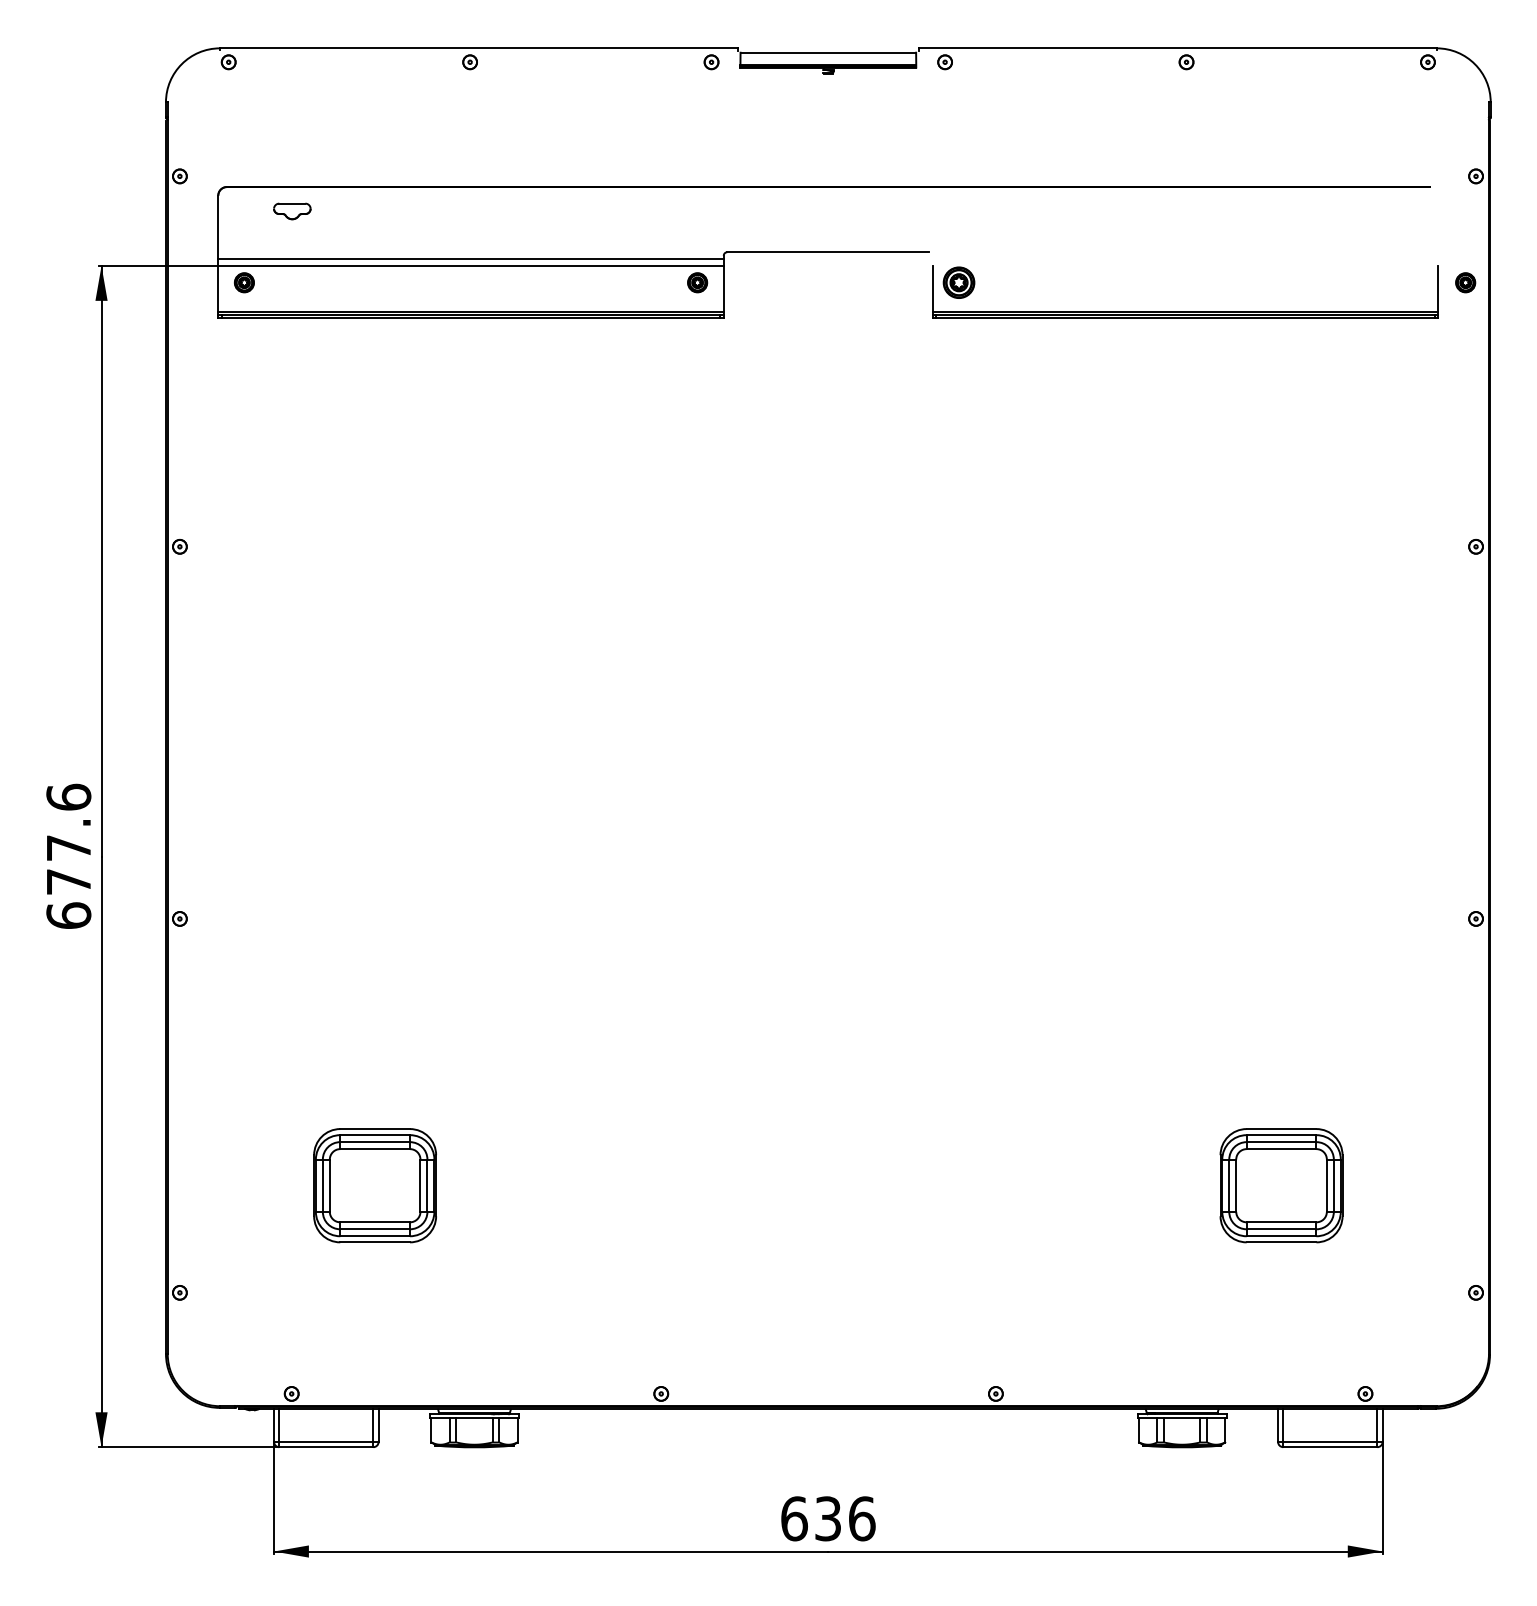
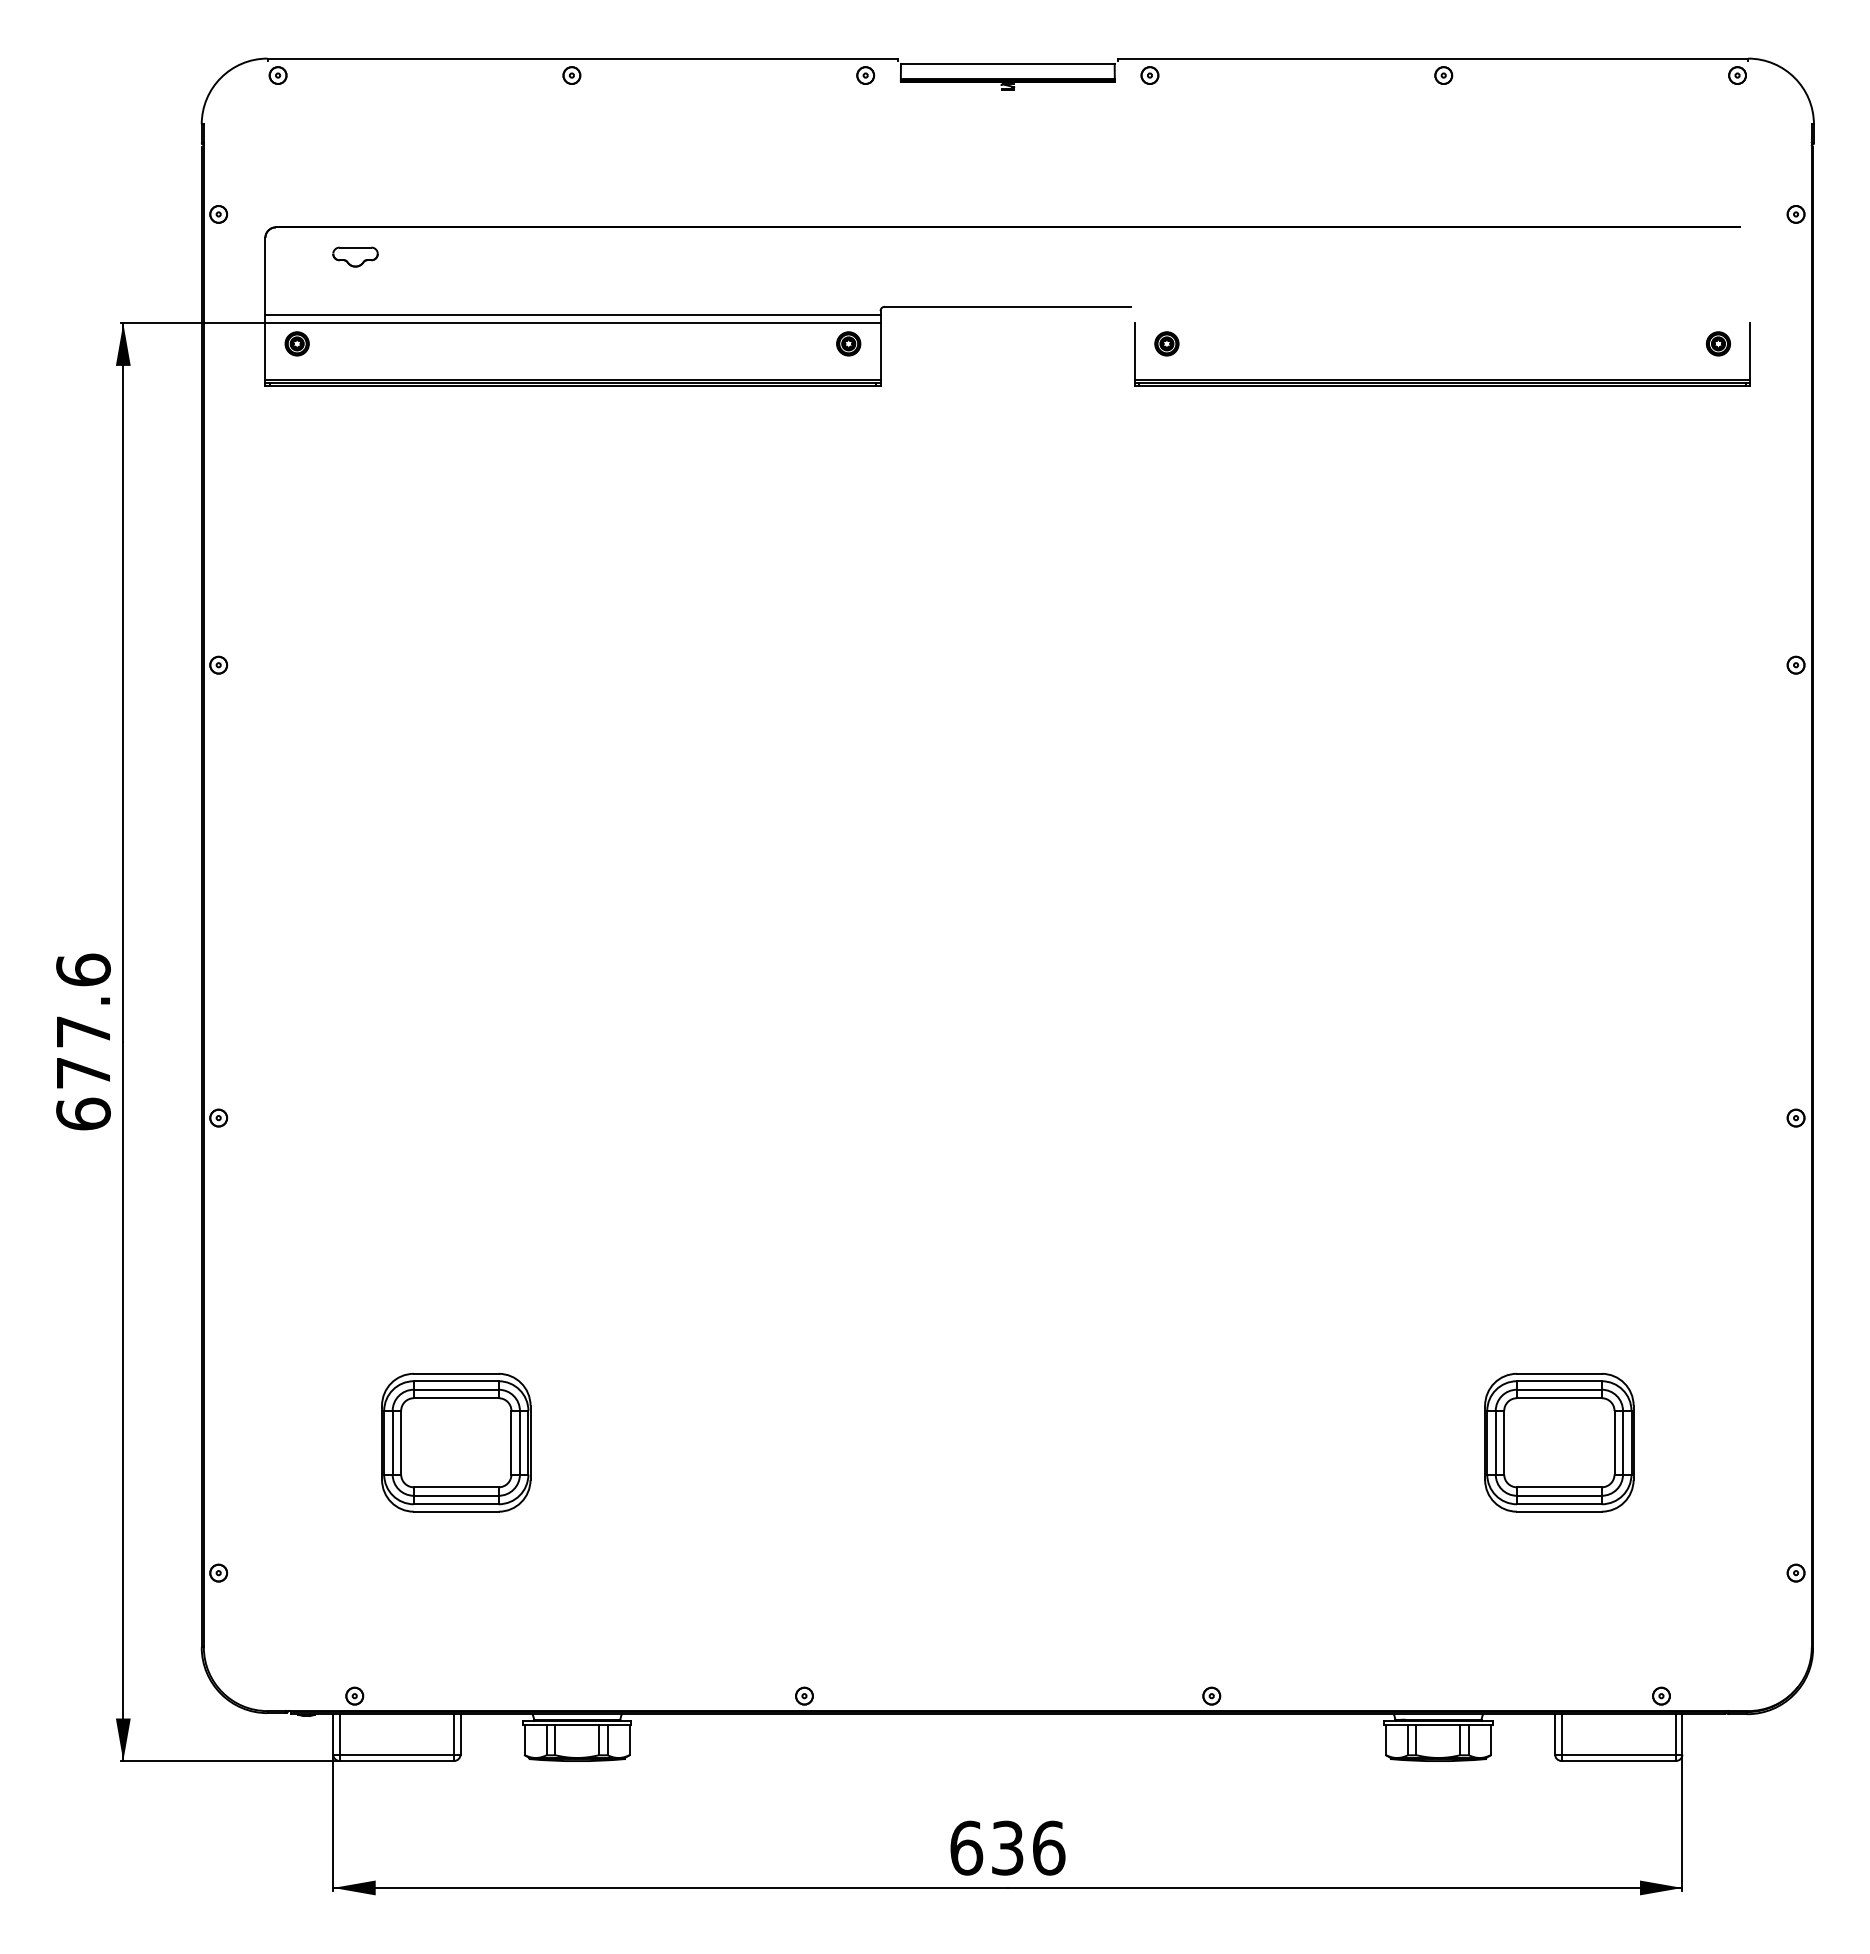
part: (958, 282) -> (1166, 343), size x0.62
part: (1464, 282) -> (1717, 343), moved

